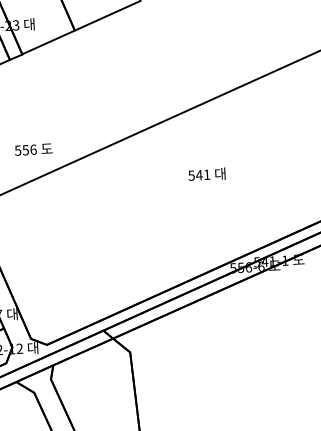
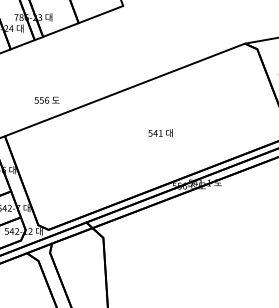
text: (206, 175) -> (160, 133), moved

